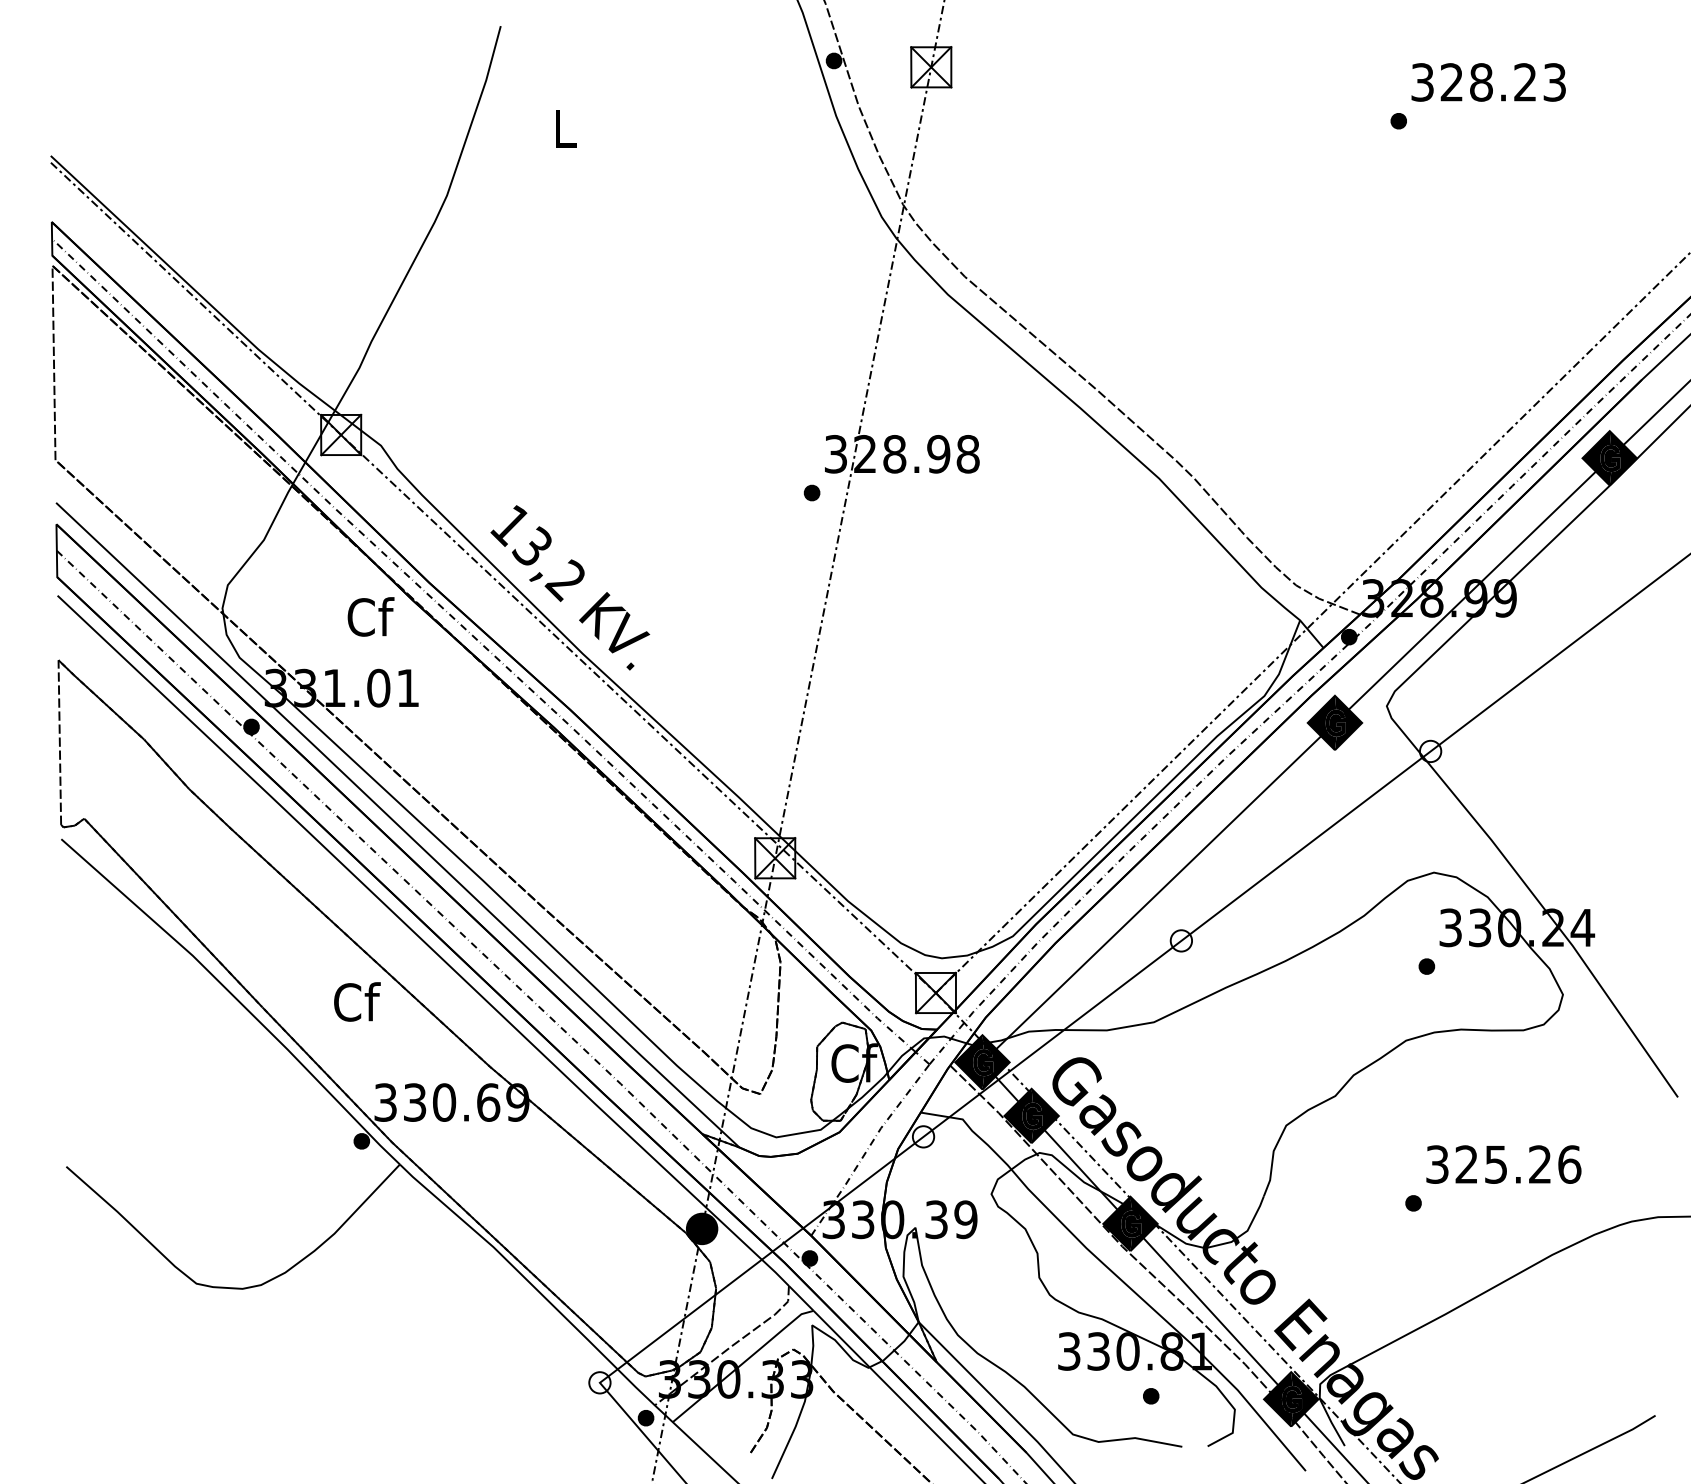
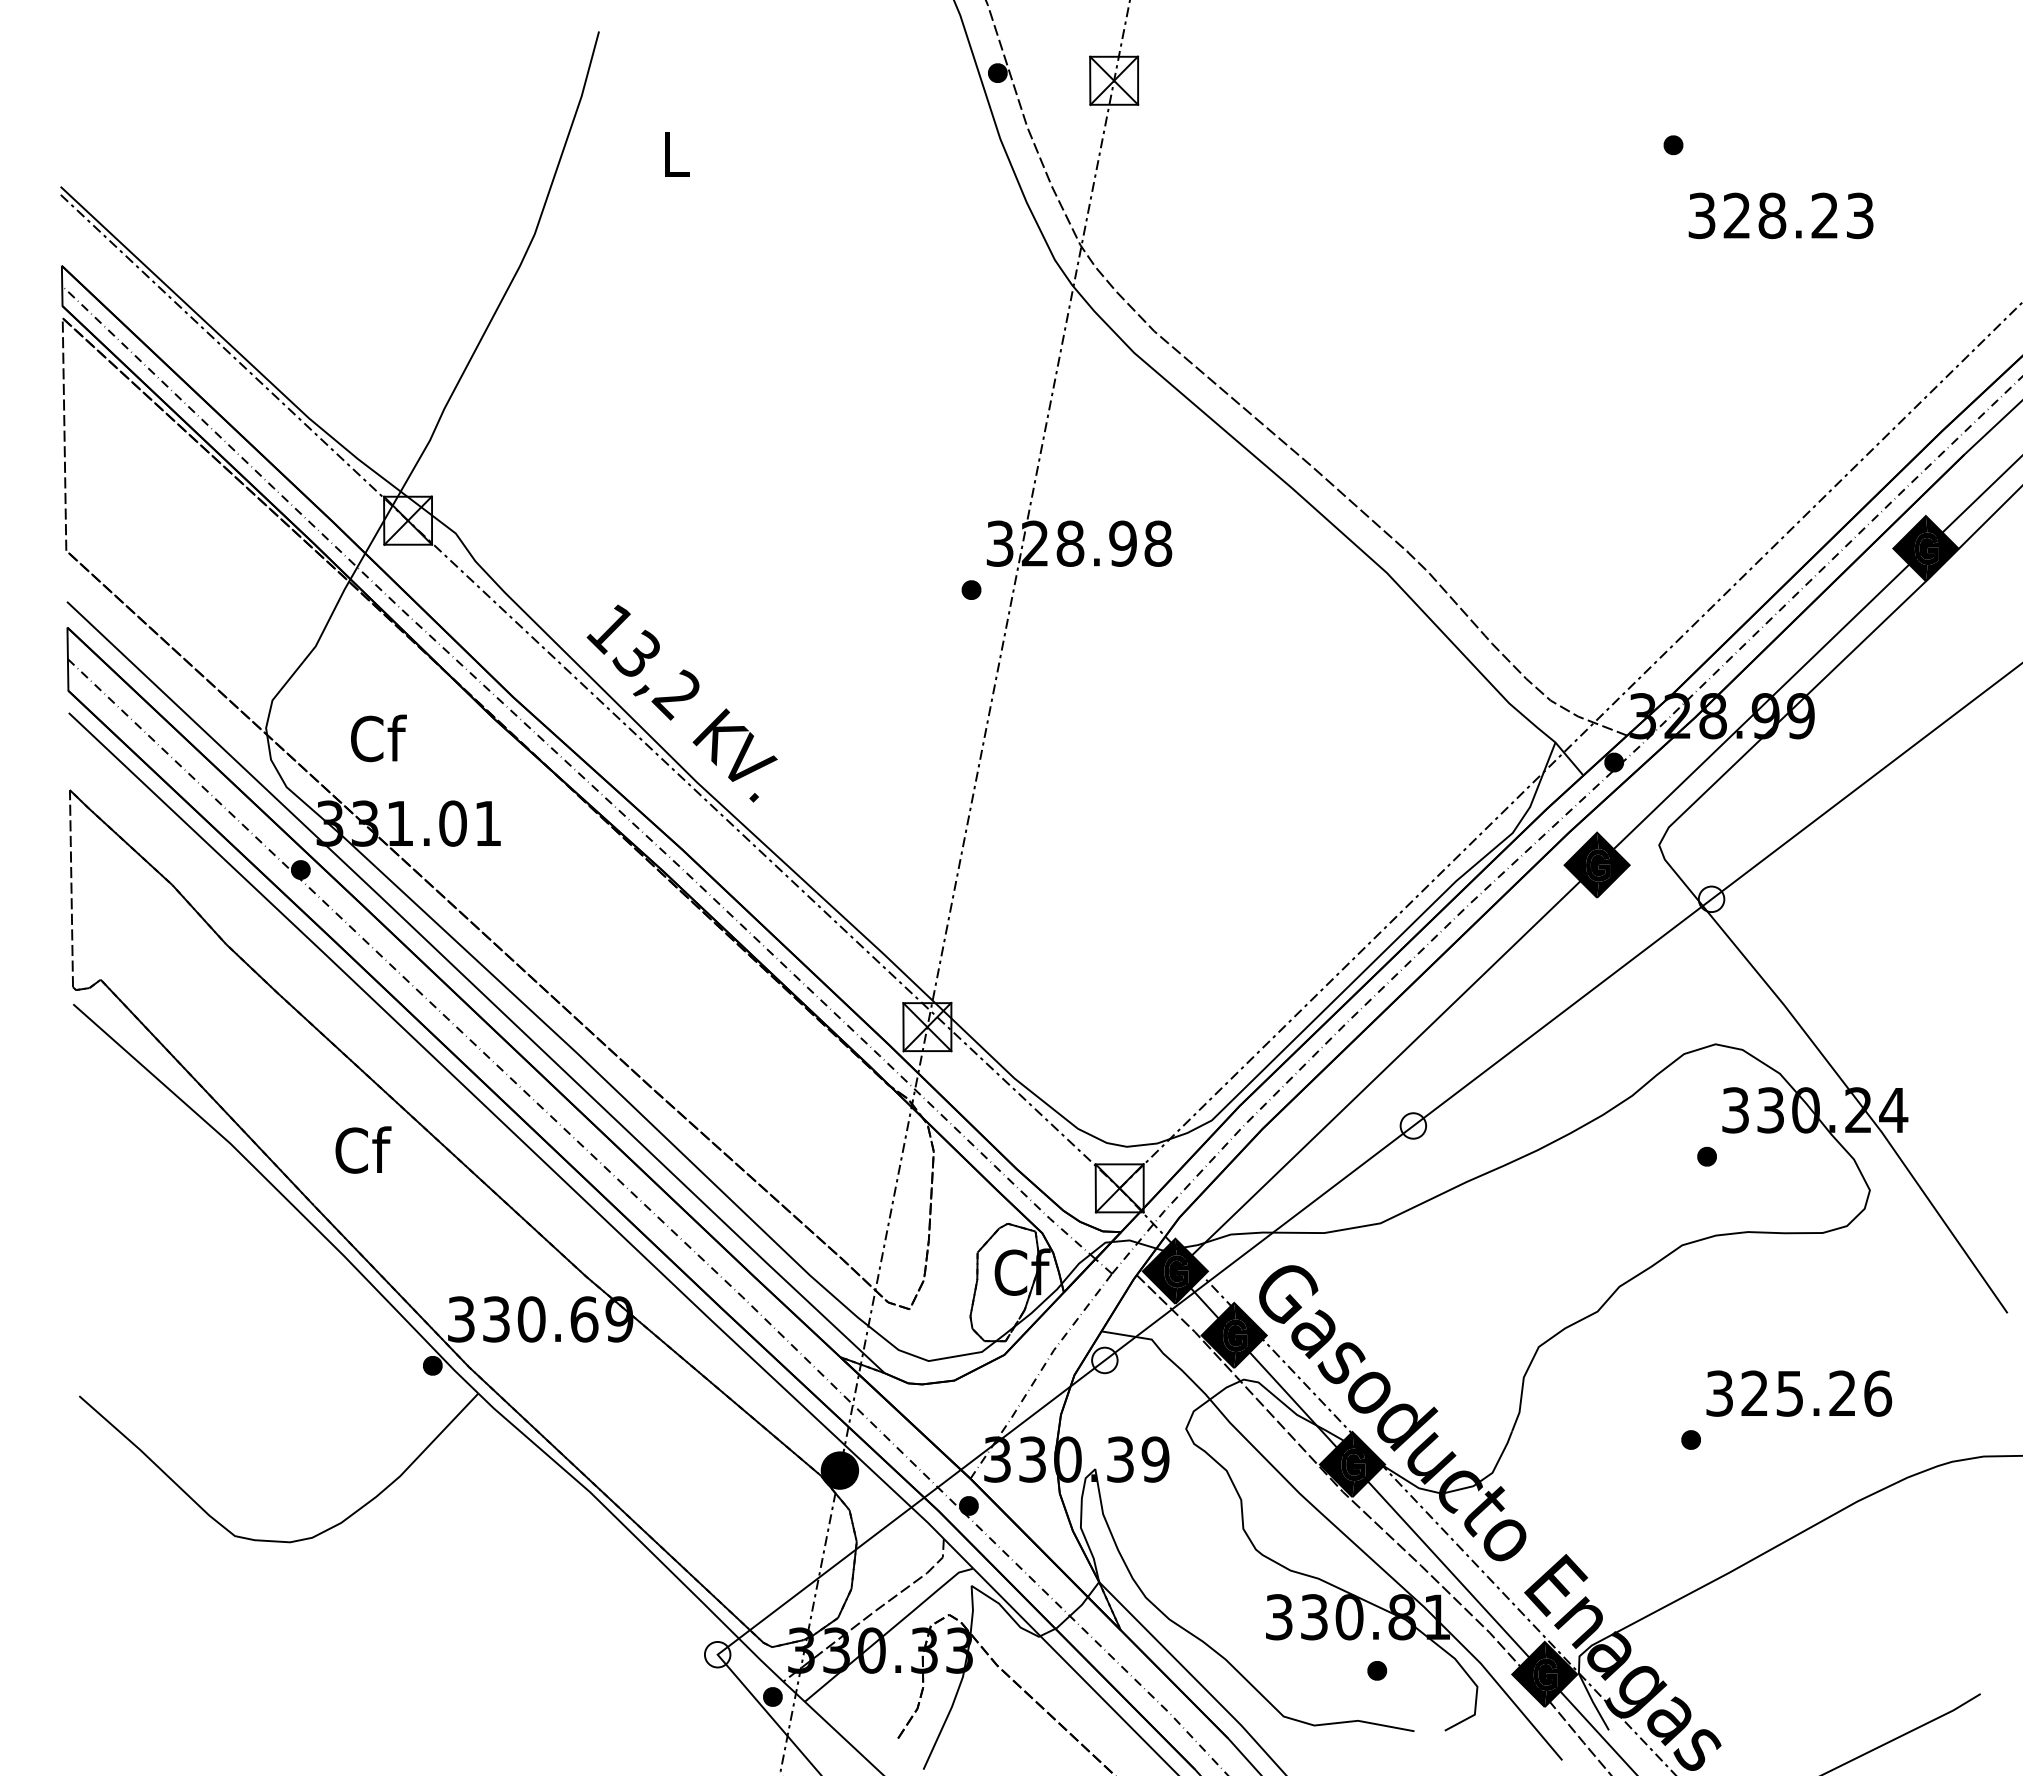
text: (1488, 82) -> (1780, 215), moved
text: (370, 617) -> (378, 738), moved
text: (357, 1001) -> (363, 1149), moved

